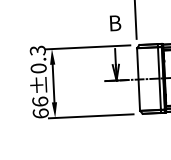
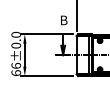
text: (36, 50) -> (15, 34), 66±0.3 -> 66±0.0

